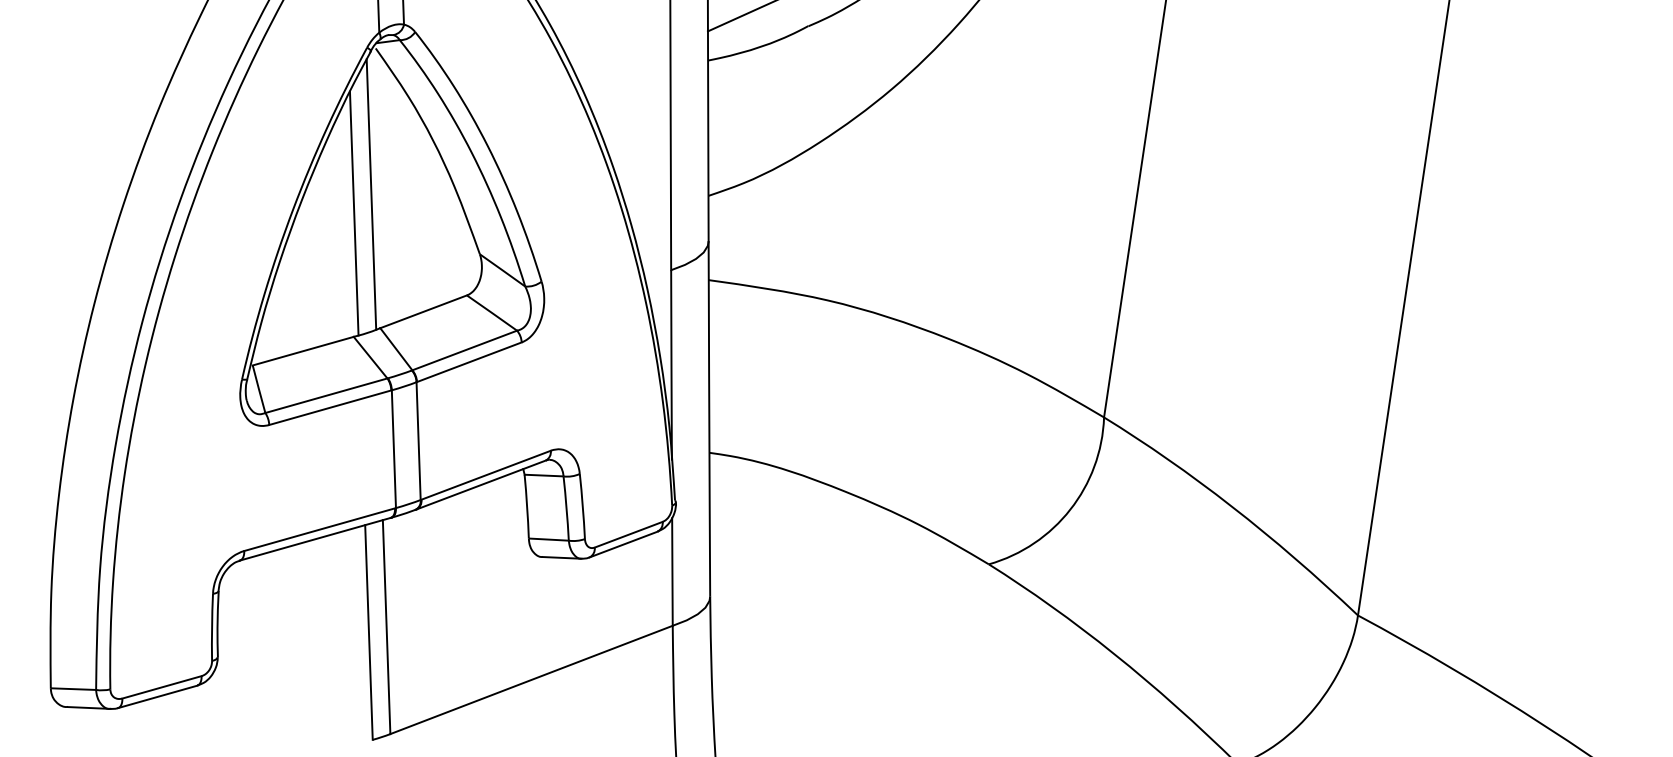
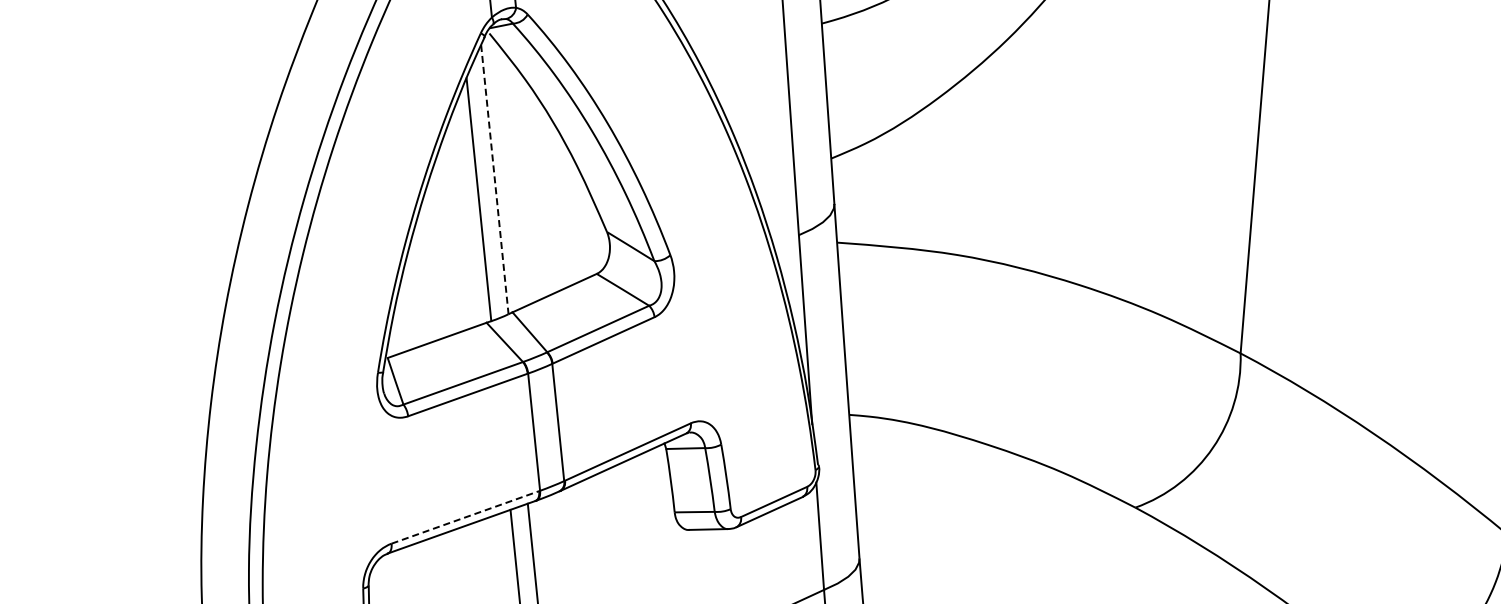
line: (371, 195) -> (494, 180), solid -> dashed
line: (320, 529) -> (466, 517), solid -> dashed

